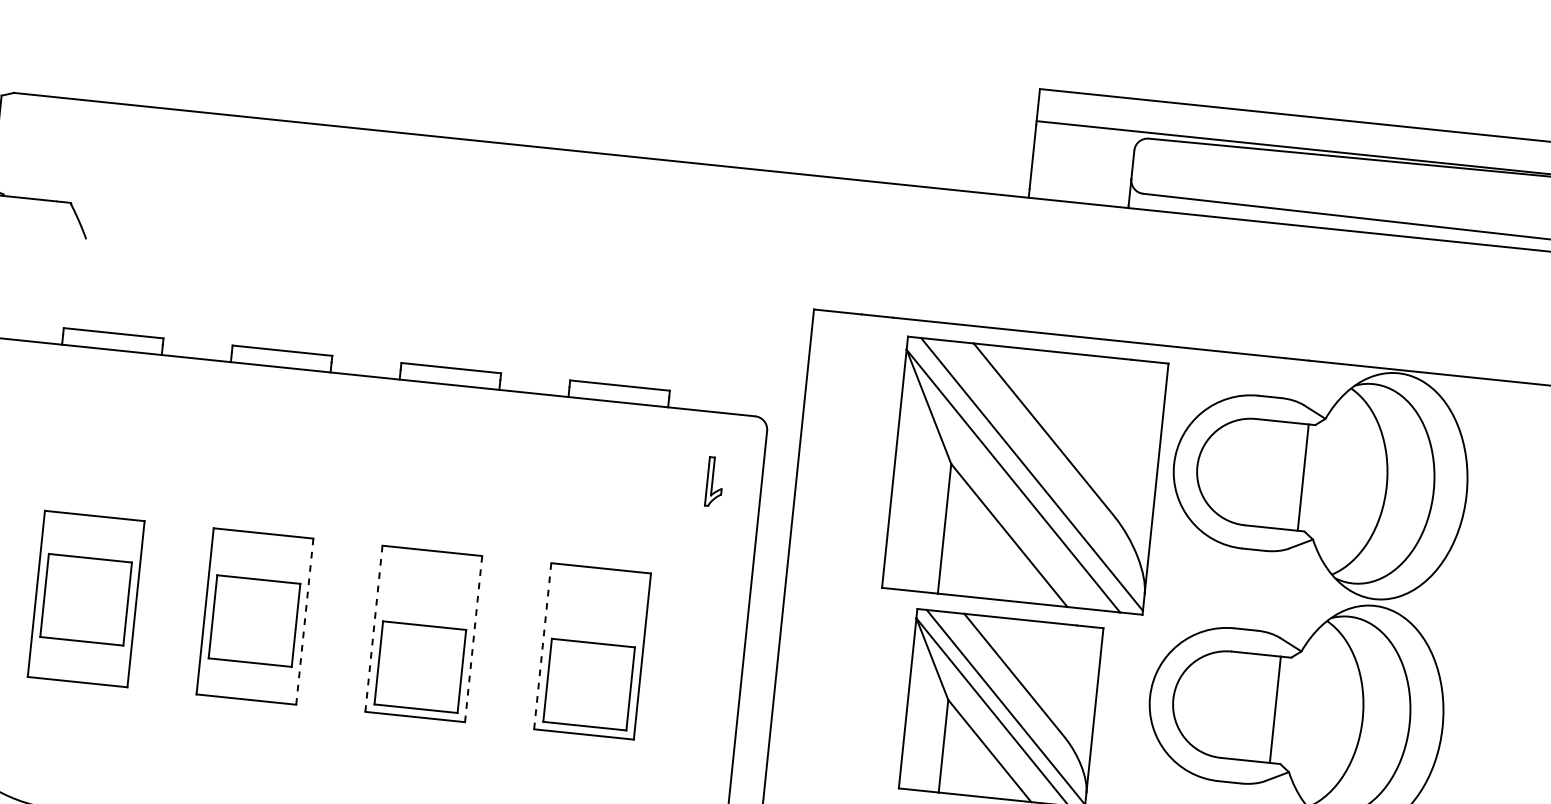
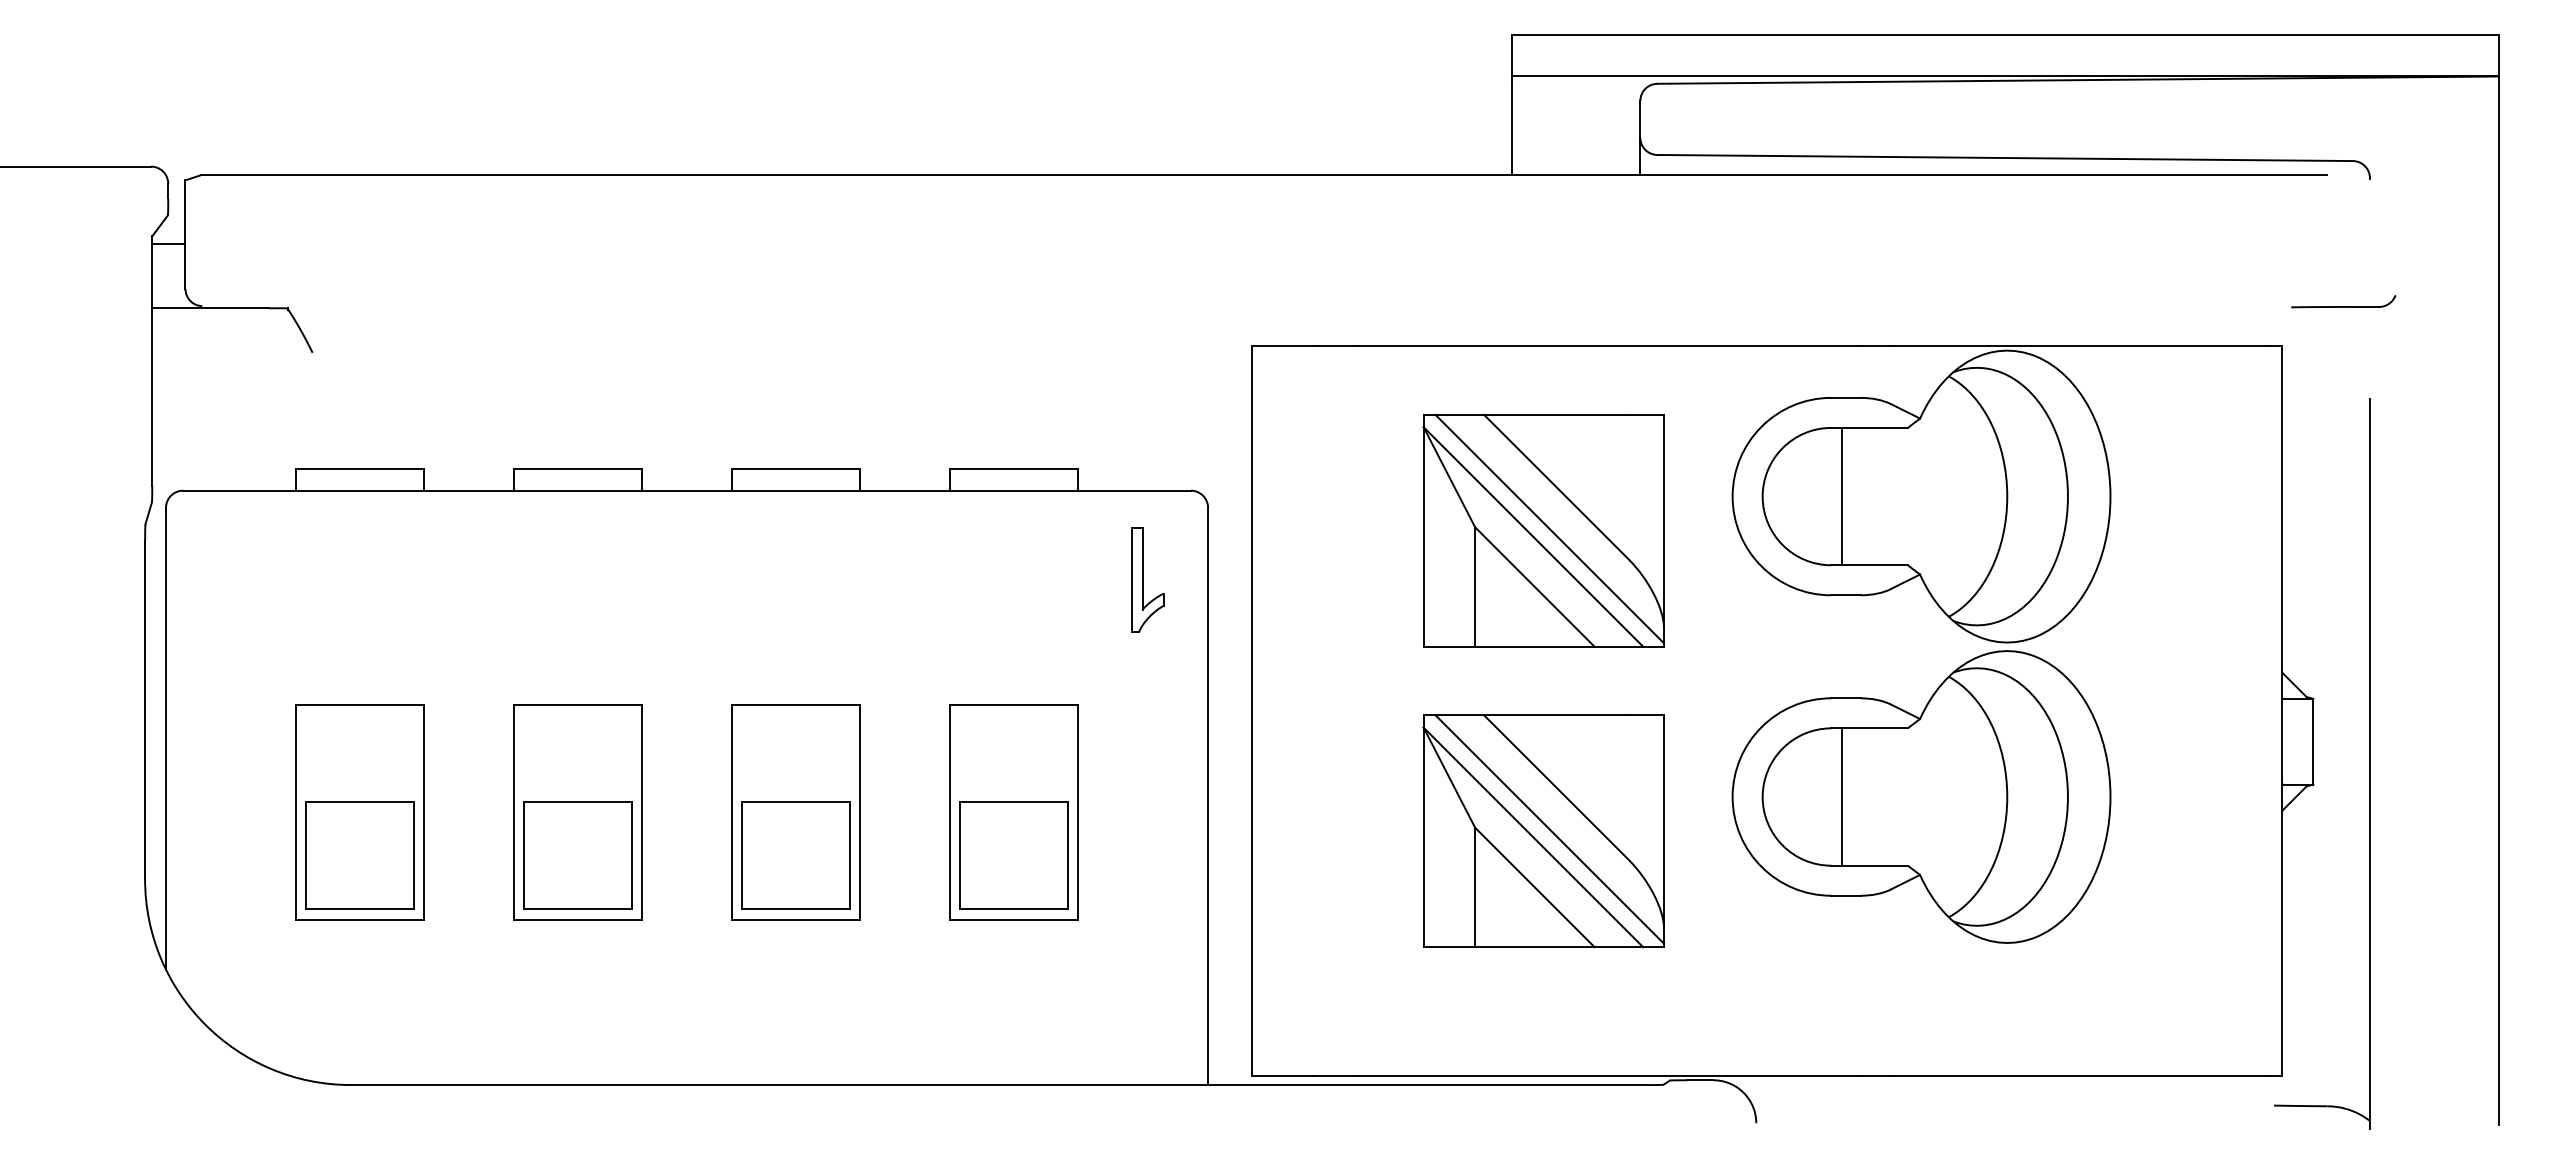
part: (1025, 475) -> (1543, 530), size x0.71
line: (1303, 477) -> (1842, 496), moved
part: (714, 481) -> (1147, 579), size x1.67
part: (85, 599) -> (359, 855), moved
part: (254, 621) -> (577, 855), moved
line: (304, 622) -> (642, 813), dashed -> solid
line: (373, 628) -> (731, 812), dashed -> solid
line: (473, 639) -> (860, 813), dashed -> solid
line: (542, 646) -> (949, 812), dashed -> solid
line: (1275, 709) -> (1842, 796), moved

